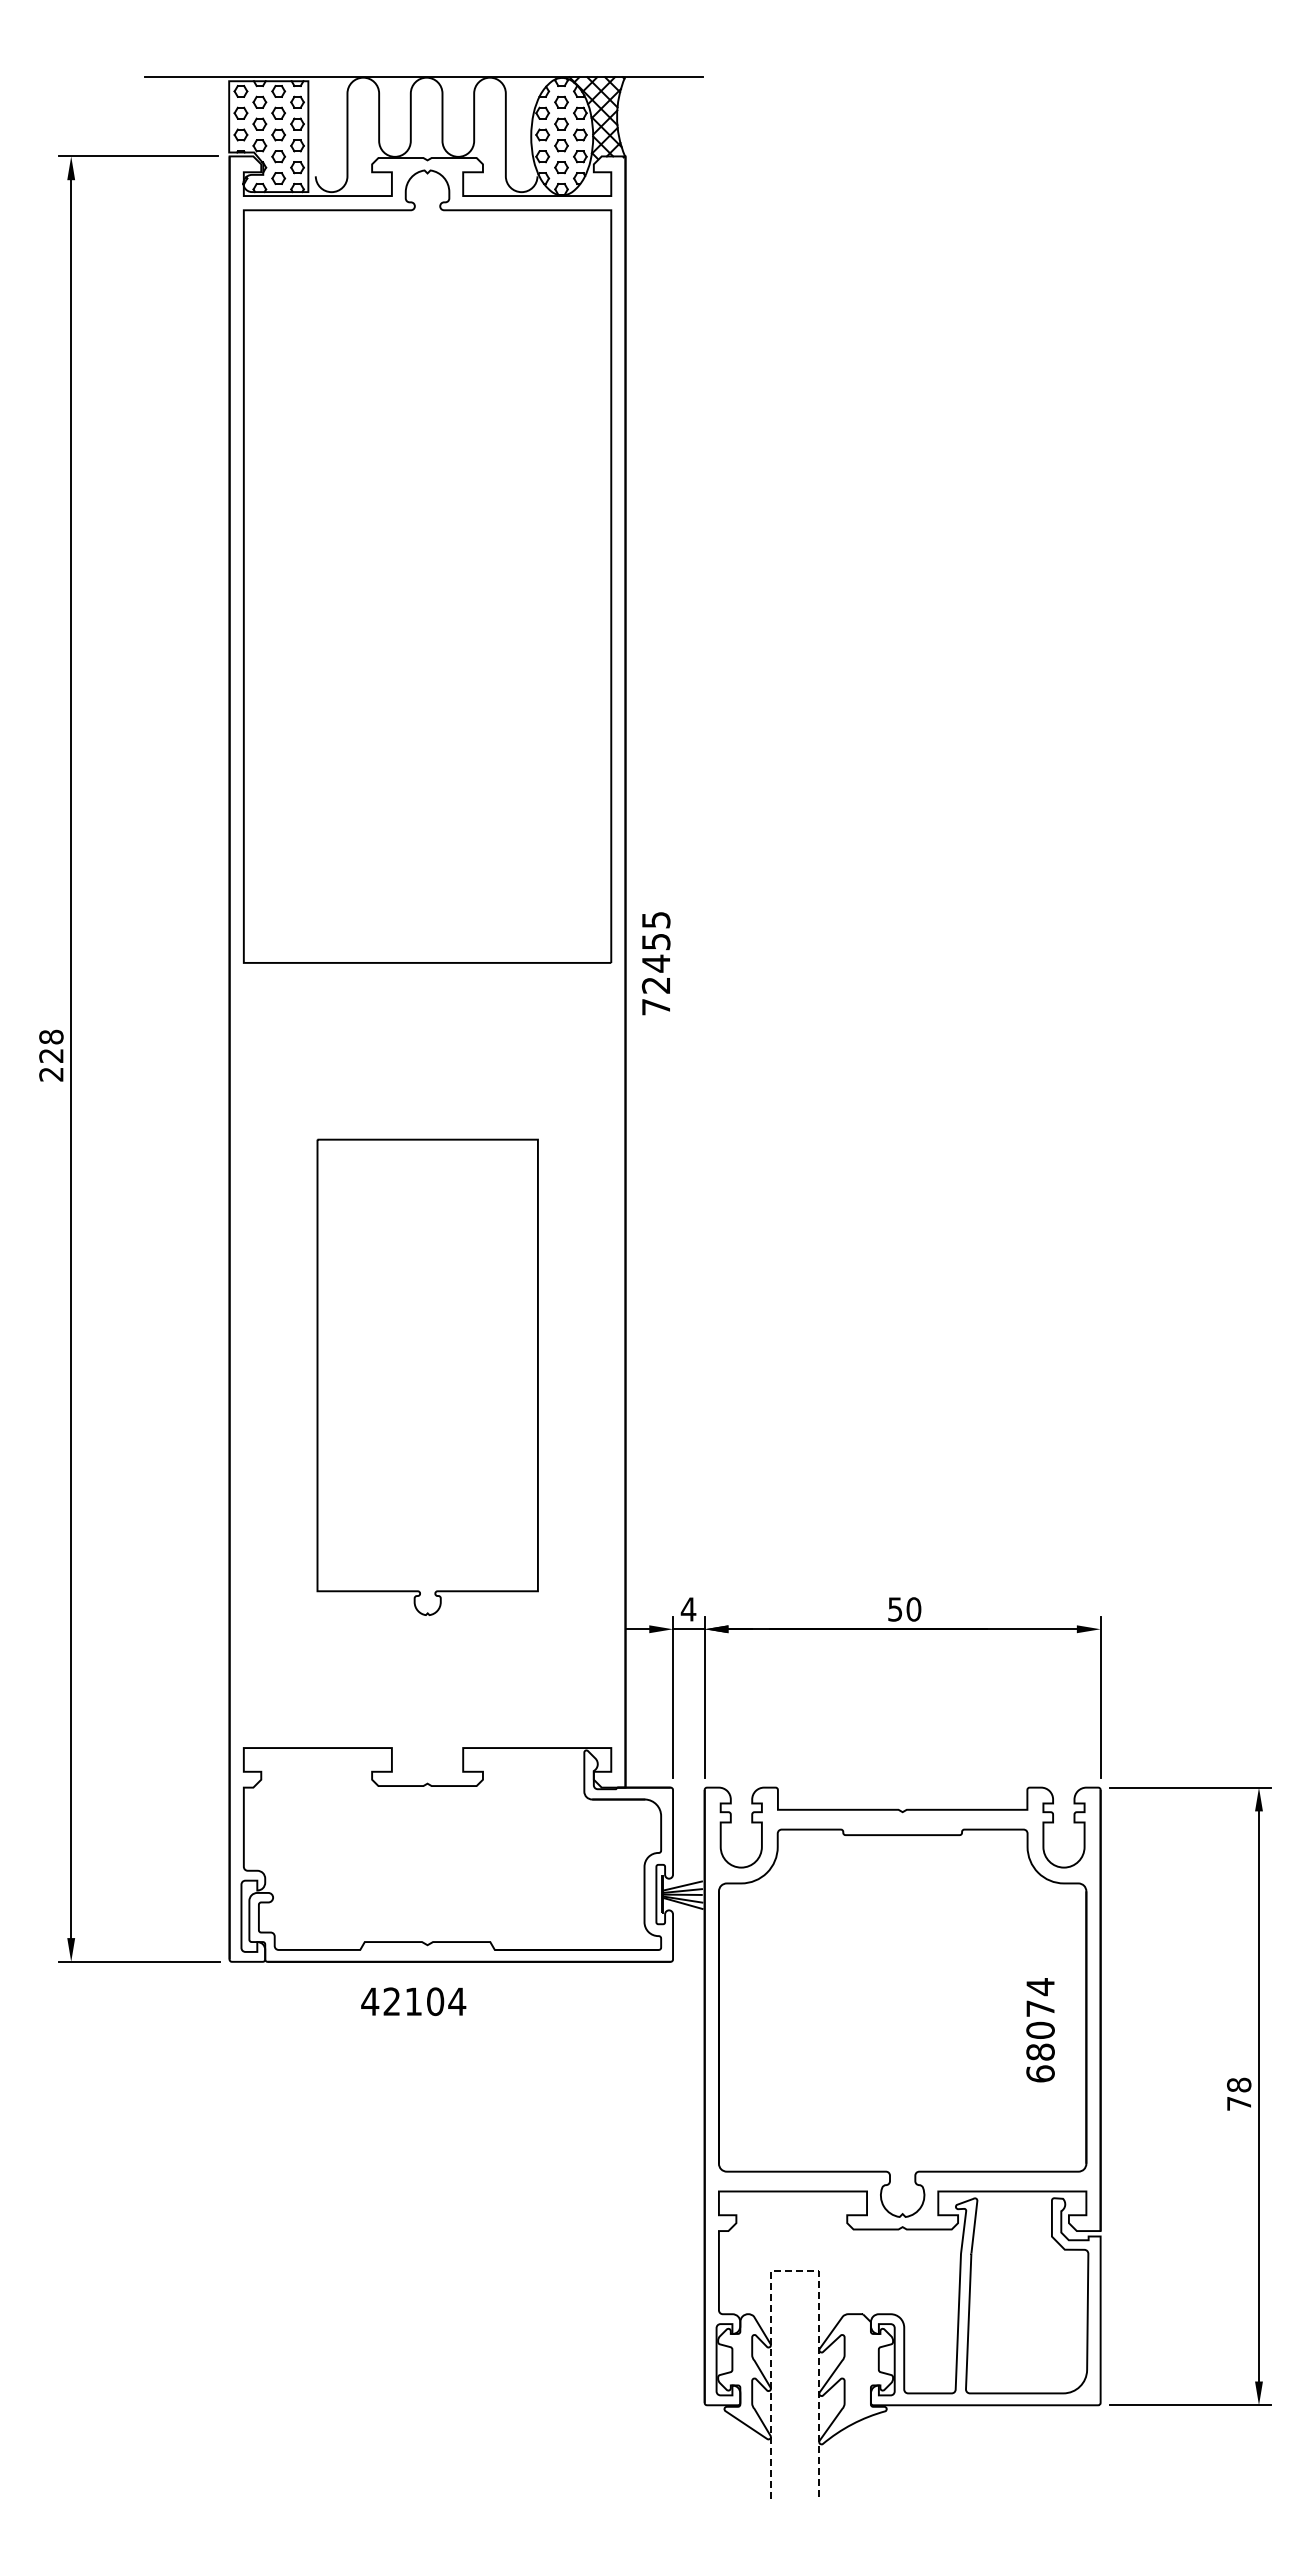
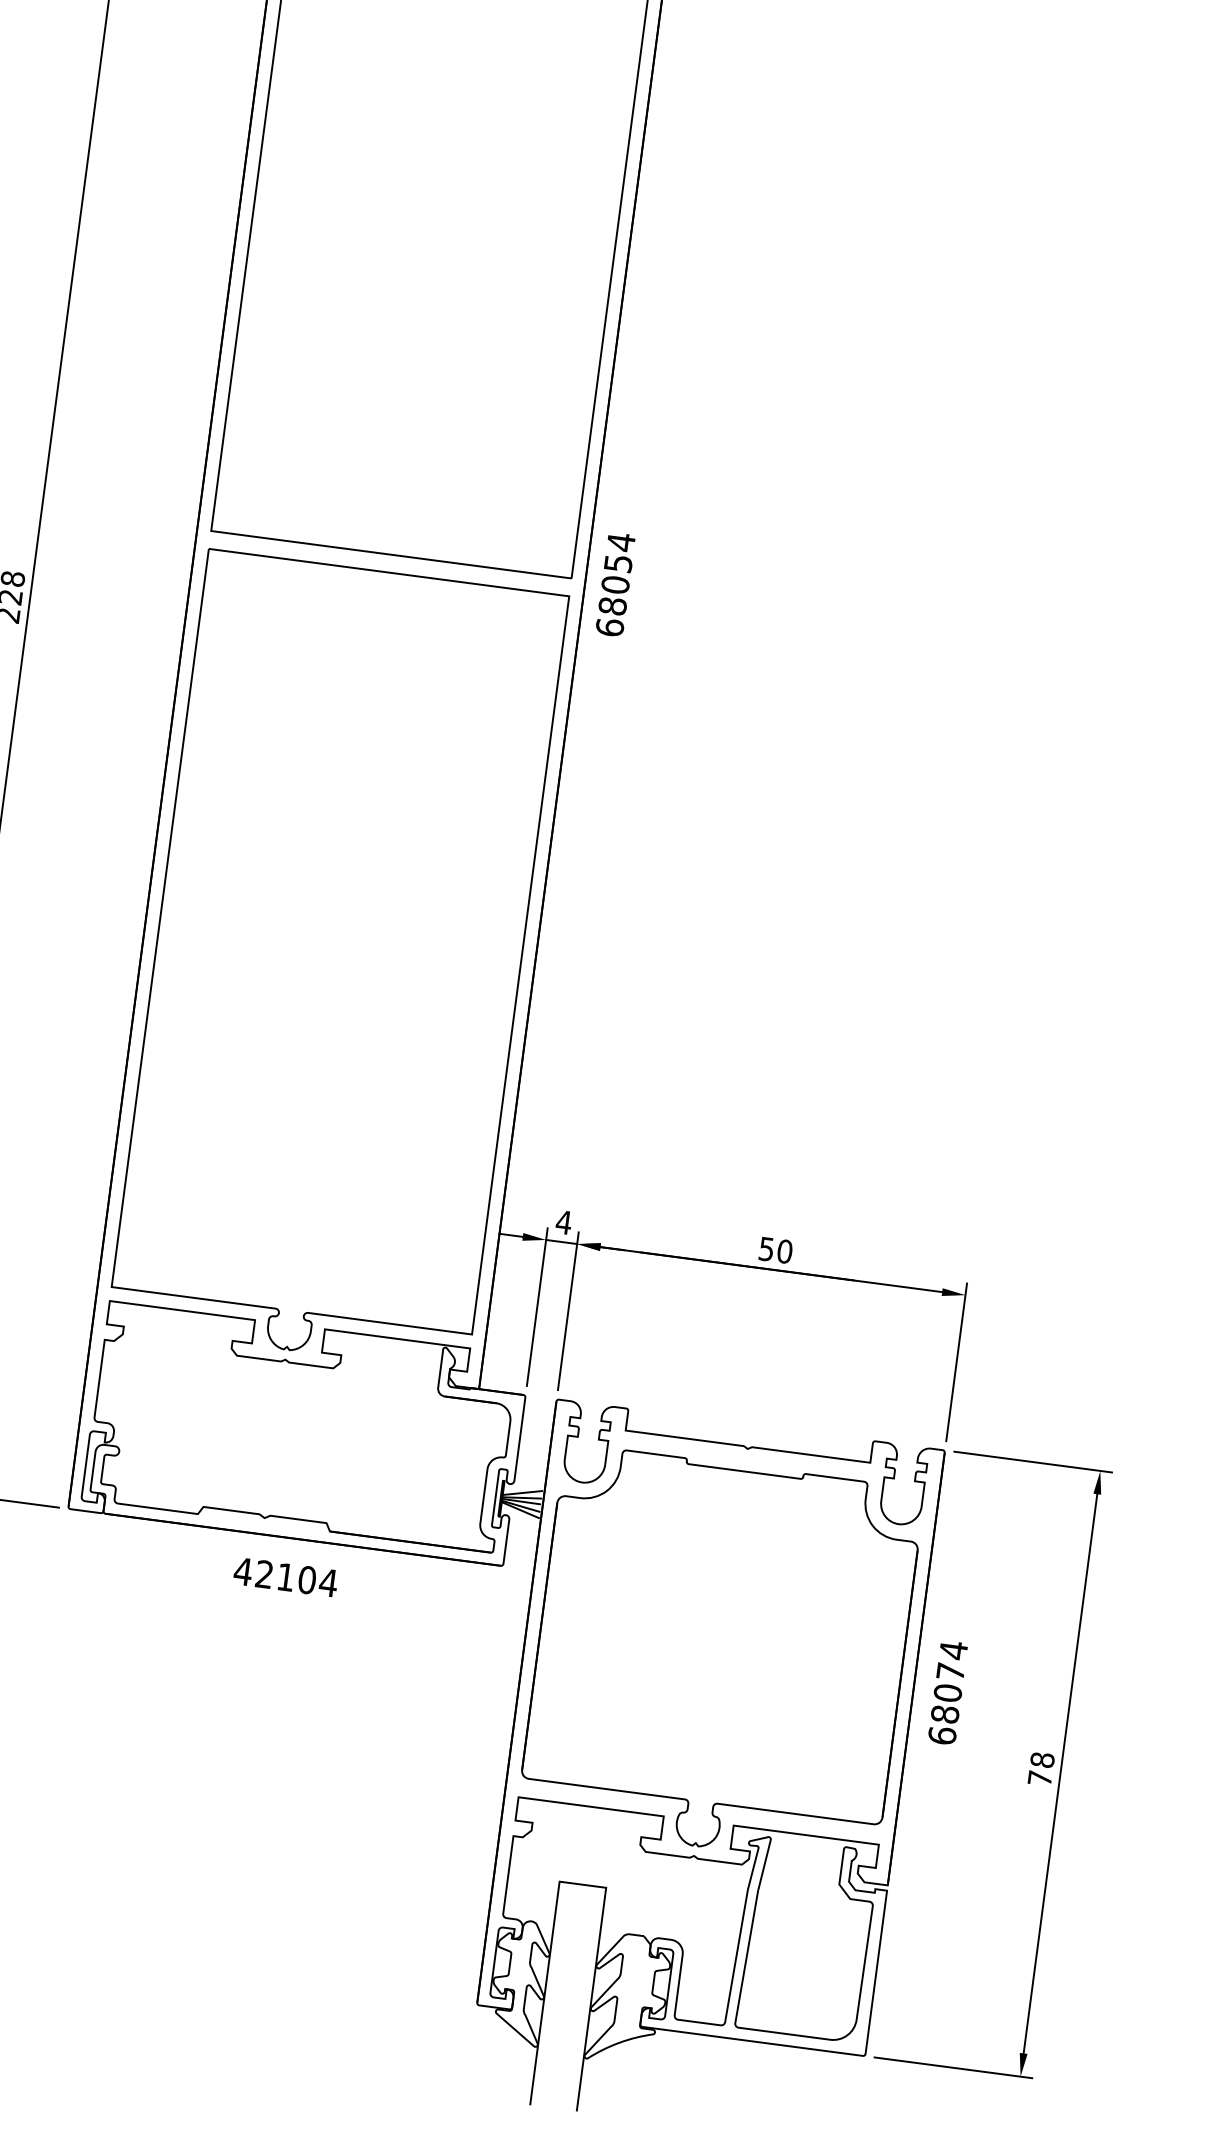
text: (655, 963) -> (614, 584), 72455 -> 68054
part: (427, 1377) -> (337, 961), size x1.67
text: (413, 2001) -> (285, 1577), moved
text: (1040, 2030) -> (947, 1693), moved
line: (794, 2270) -> (582, 1884), dashed -> solid

